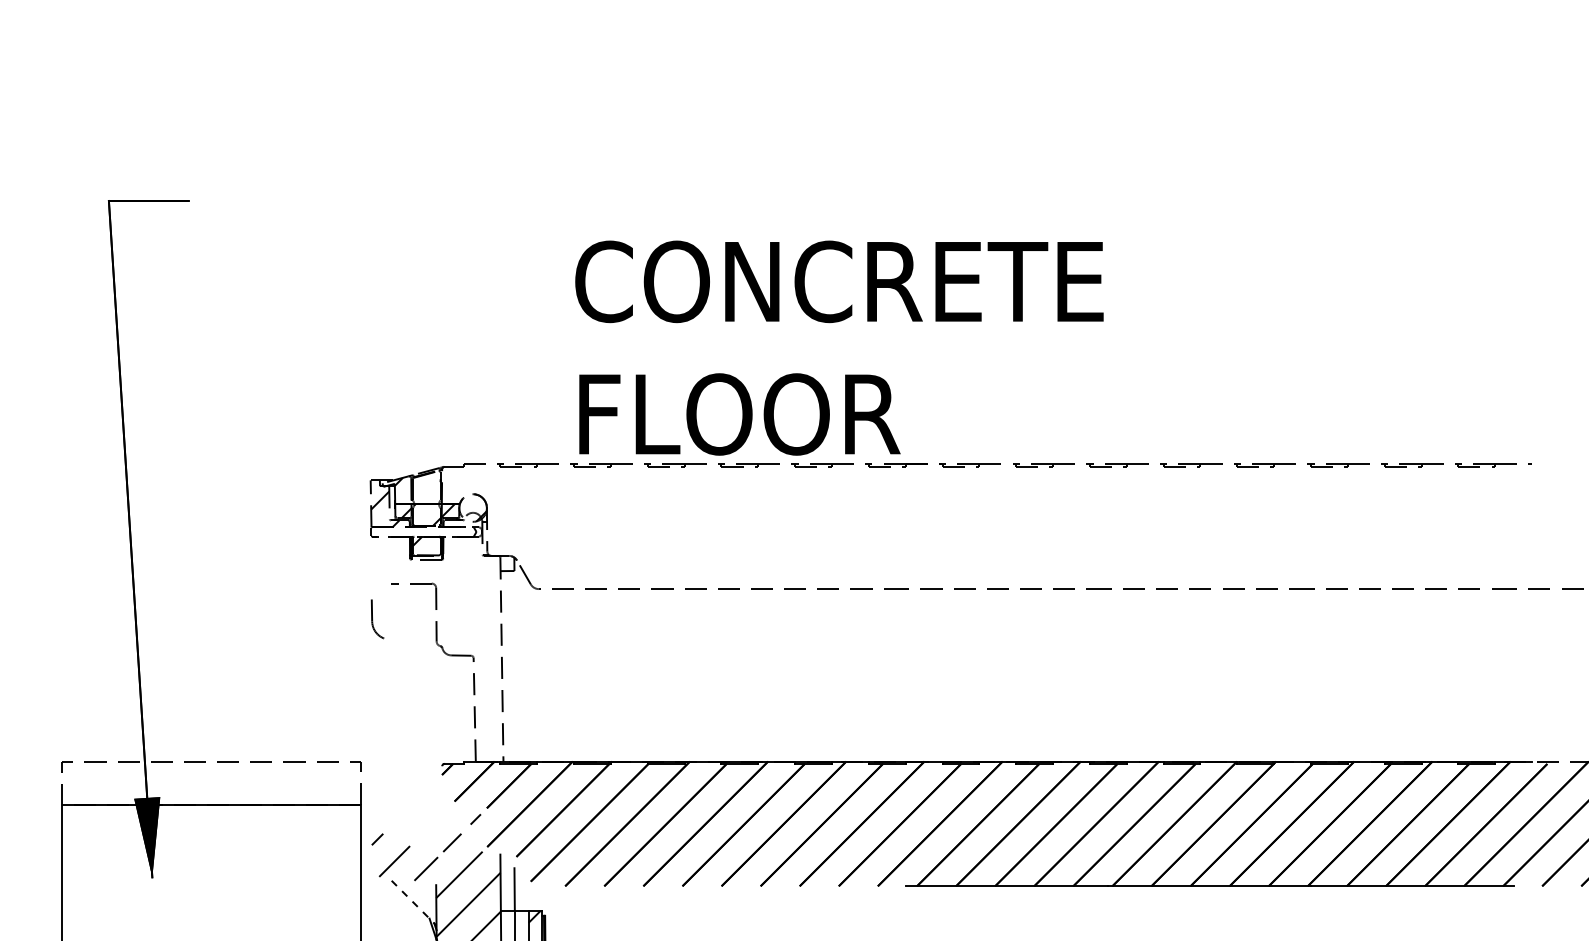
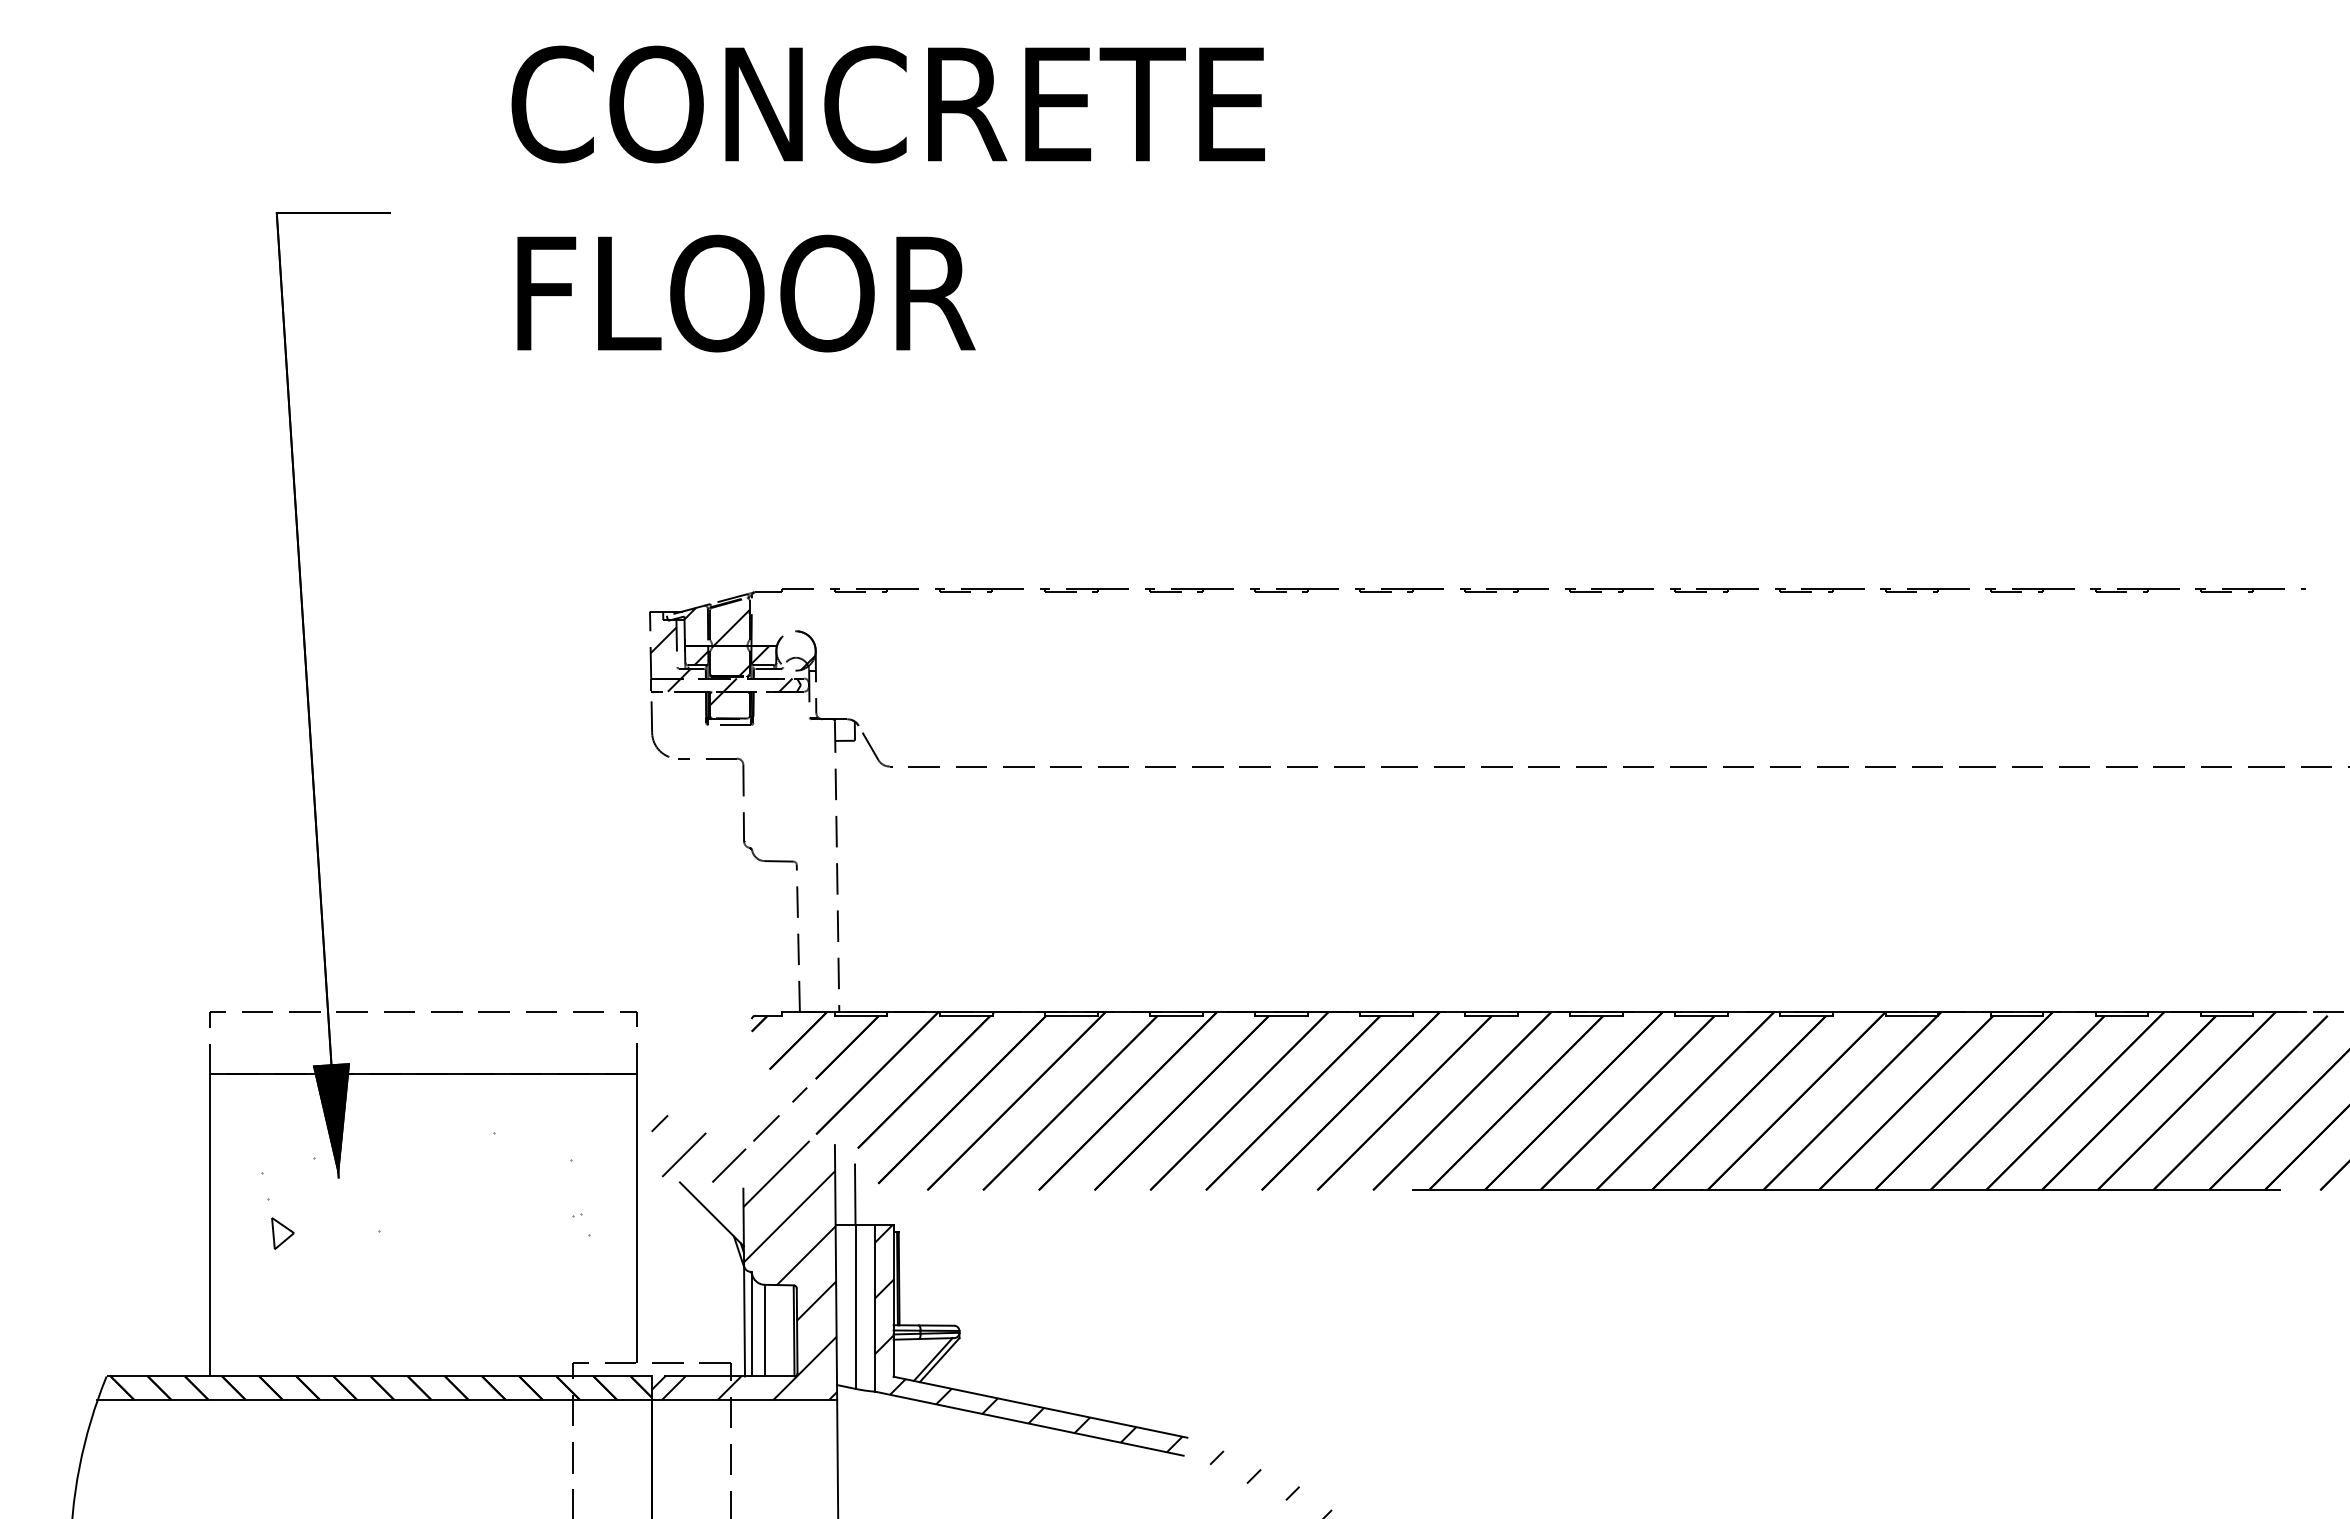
text: (838, 347) -> (887, 198), moved
hatch: (427, 491) -> (731, 627), added
hatch: (426, 531) -> (729, 684), added
part: (372, 619) -> (652, 729), moved
hatch: (213, 886) -> (425, 1190), added
line: (414, 903) -> (712, 1214), dashed -> solid

